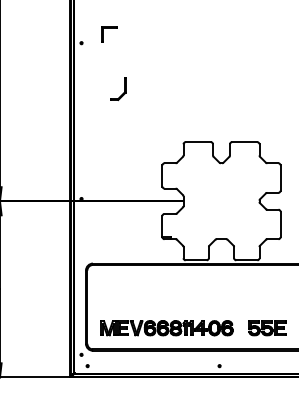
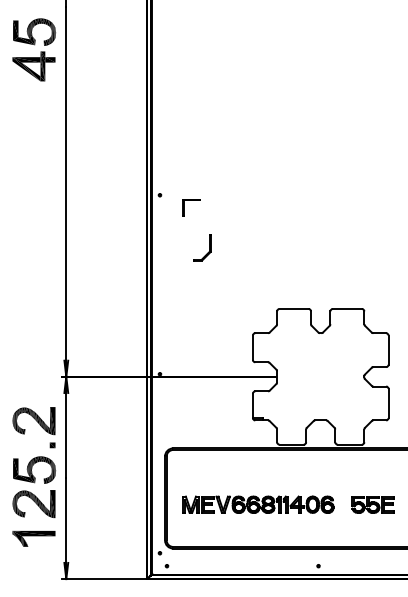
part: (108, 27) -> (191, 200), moved
part: (167, 328) -> (258, 504), moved
part: (266, 328) -> (372, 504), moved

